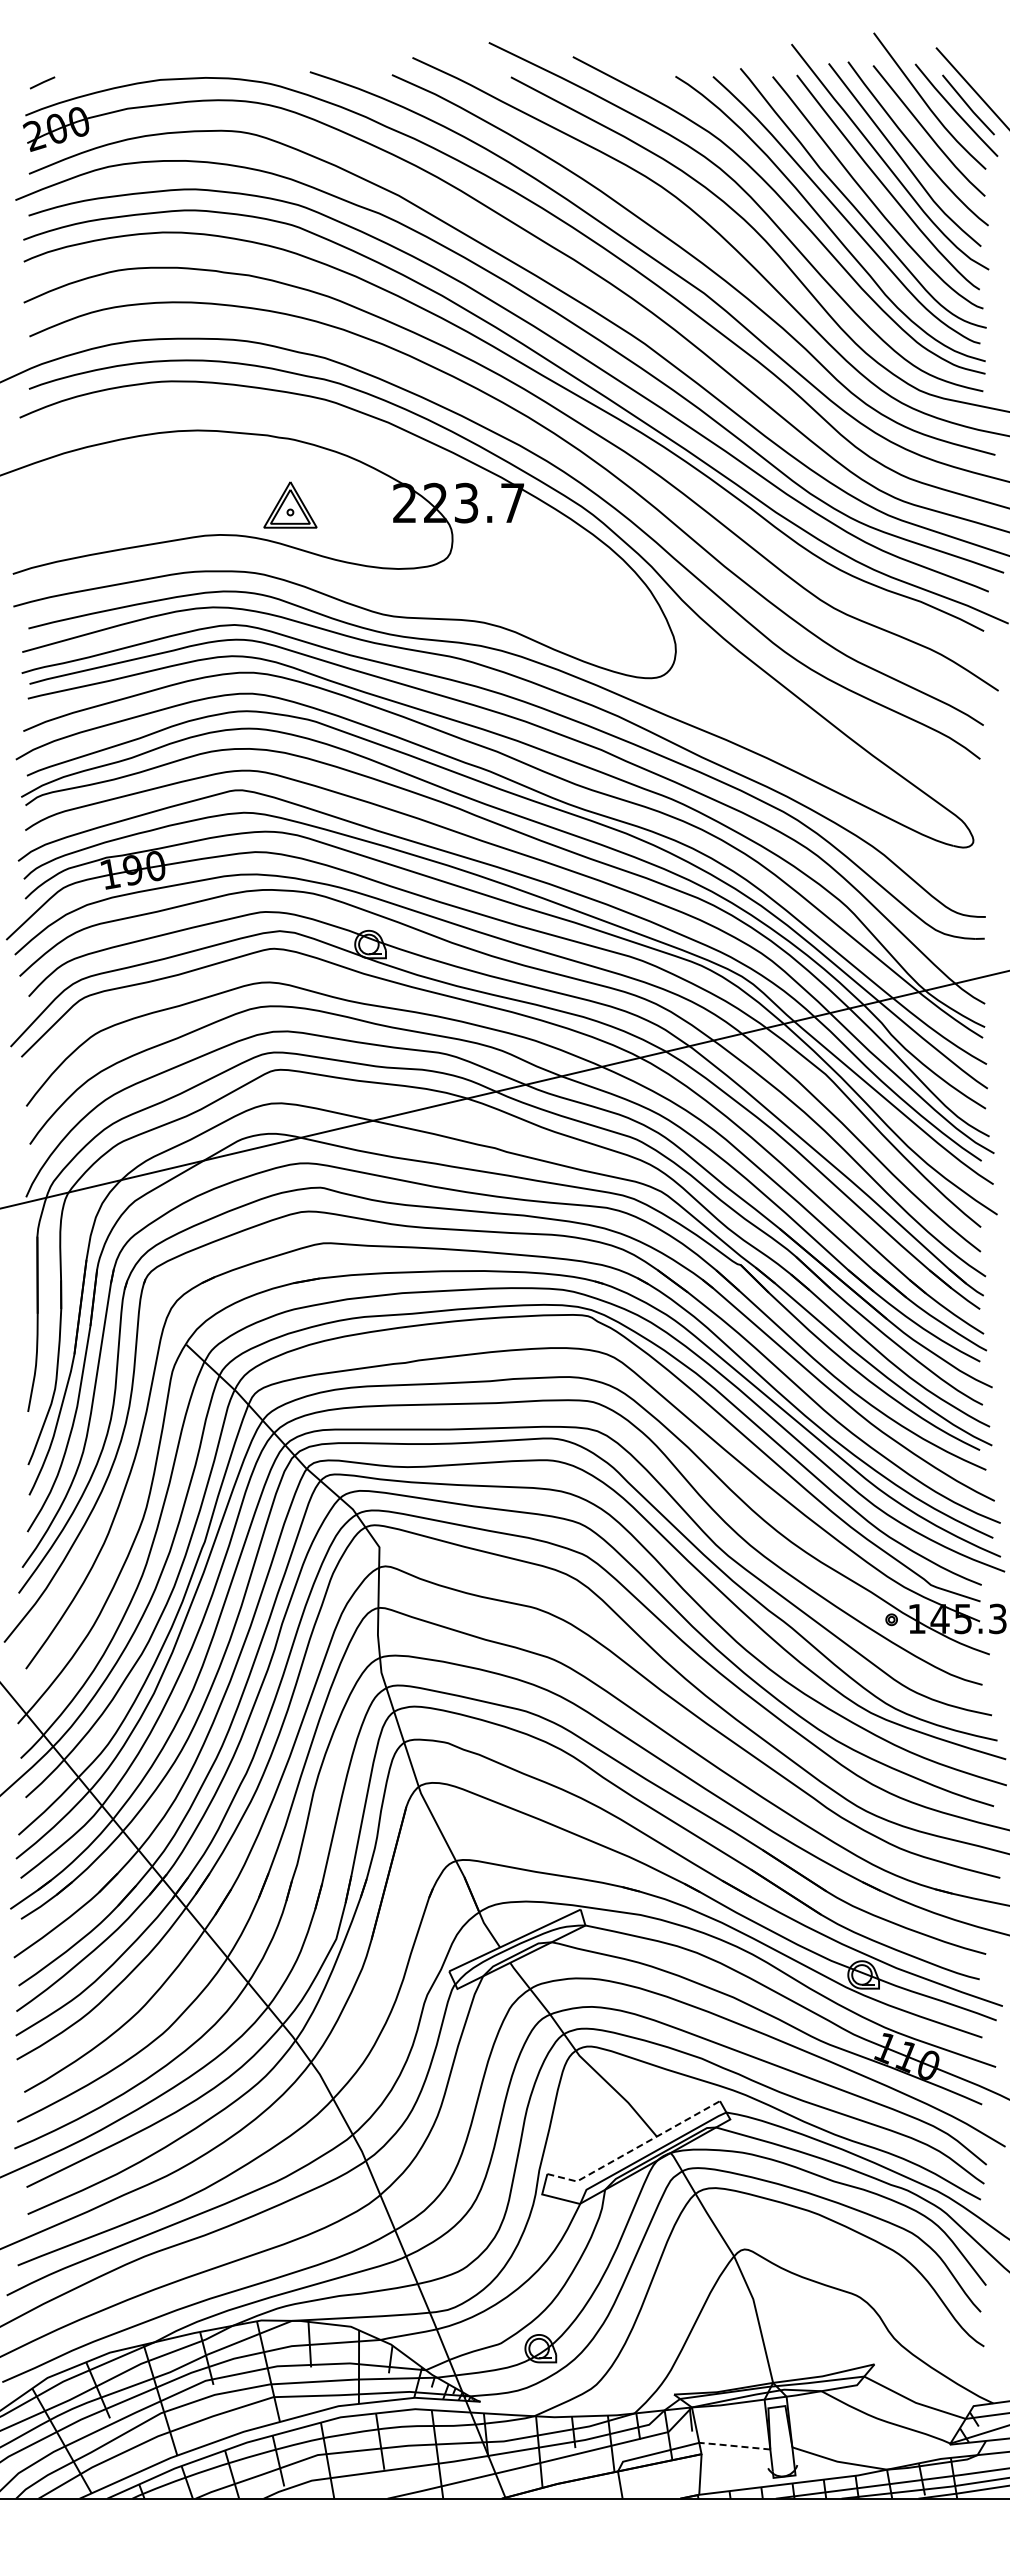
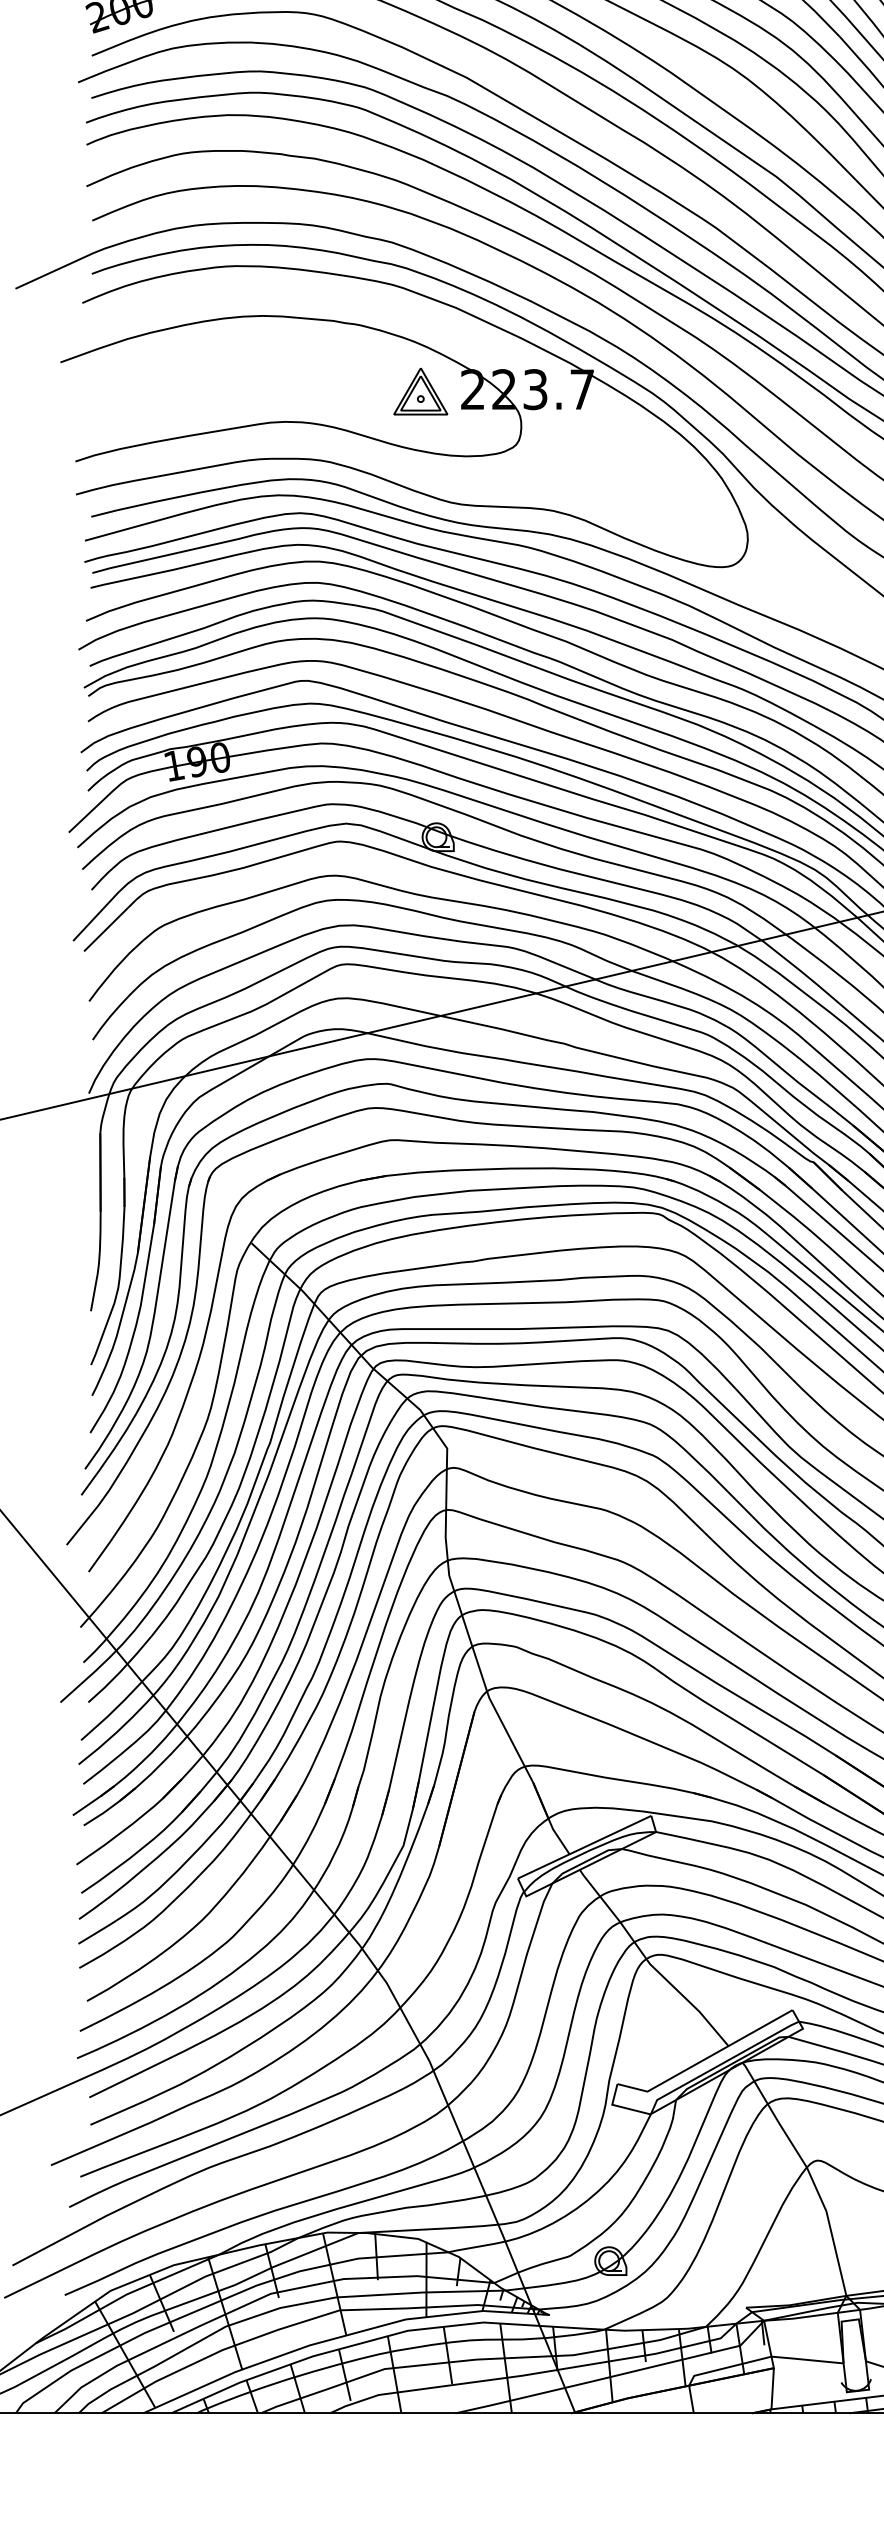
part: (290, 504) -> (420, 390), moved
line: (635, 2148) -> (706, 2058), dashed -> solid
line: (734, 2446) -> (807, 2360), dashed -> solid

